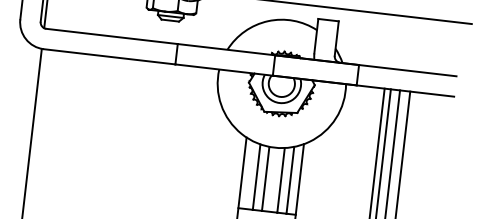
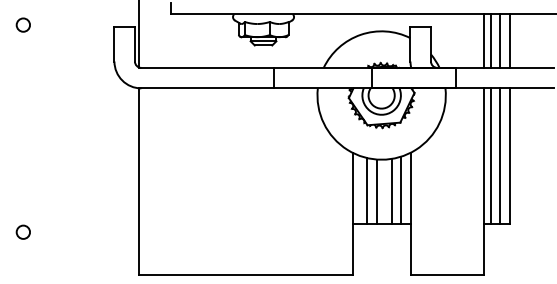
line: (390, 41) -> (484, 40), added
line: (396, 41) -> (490, 40), added
line: (405, 42) -> (499, 40), added
line: (416, 44) -> (510, 40), added

